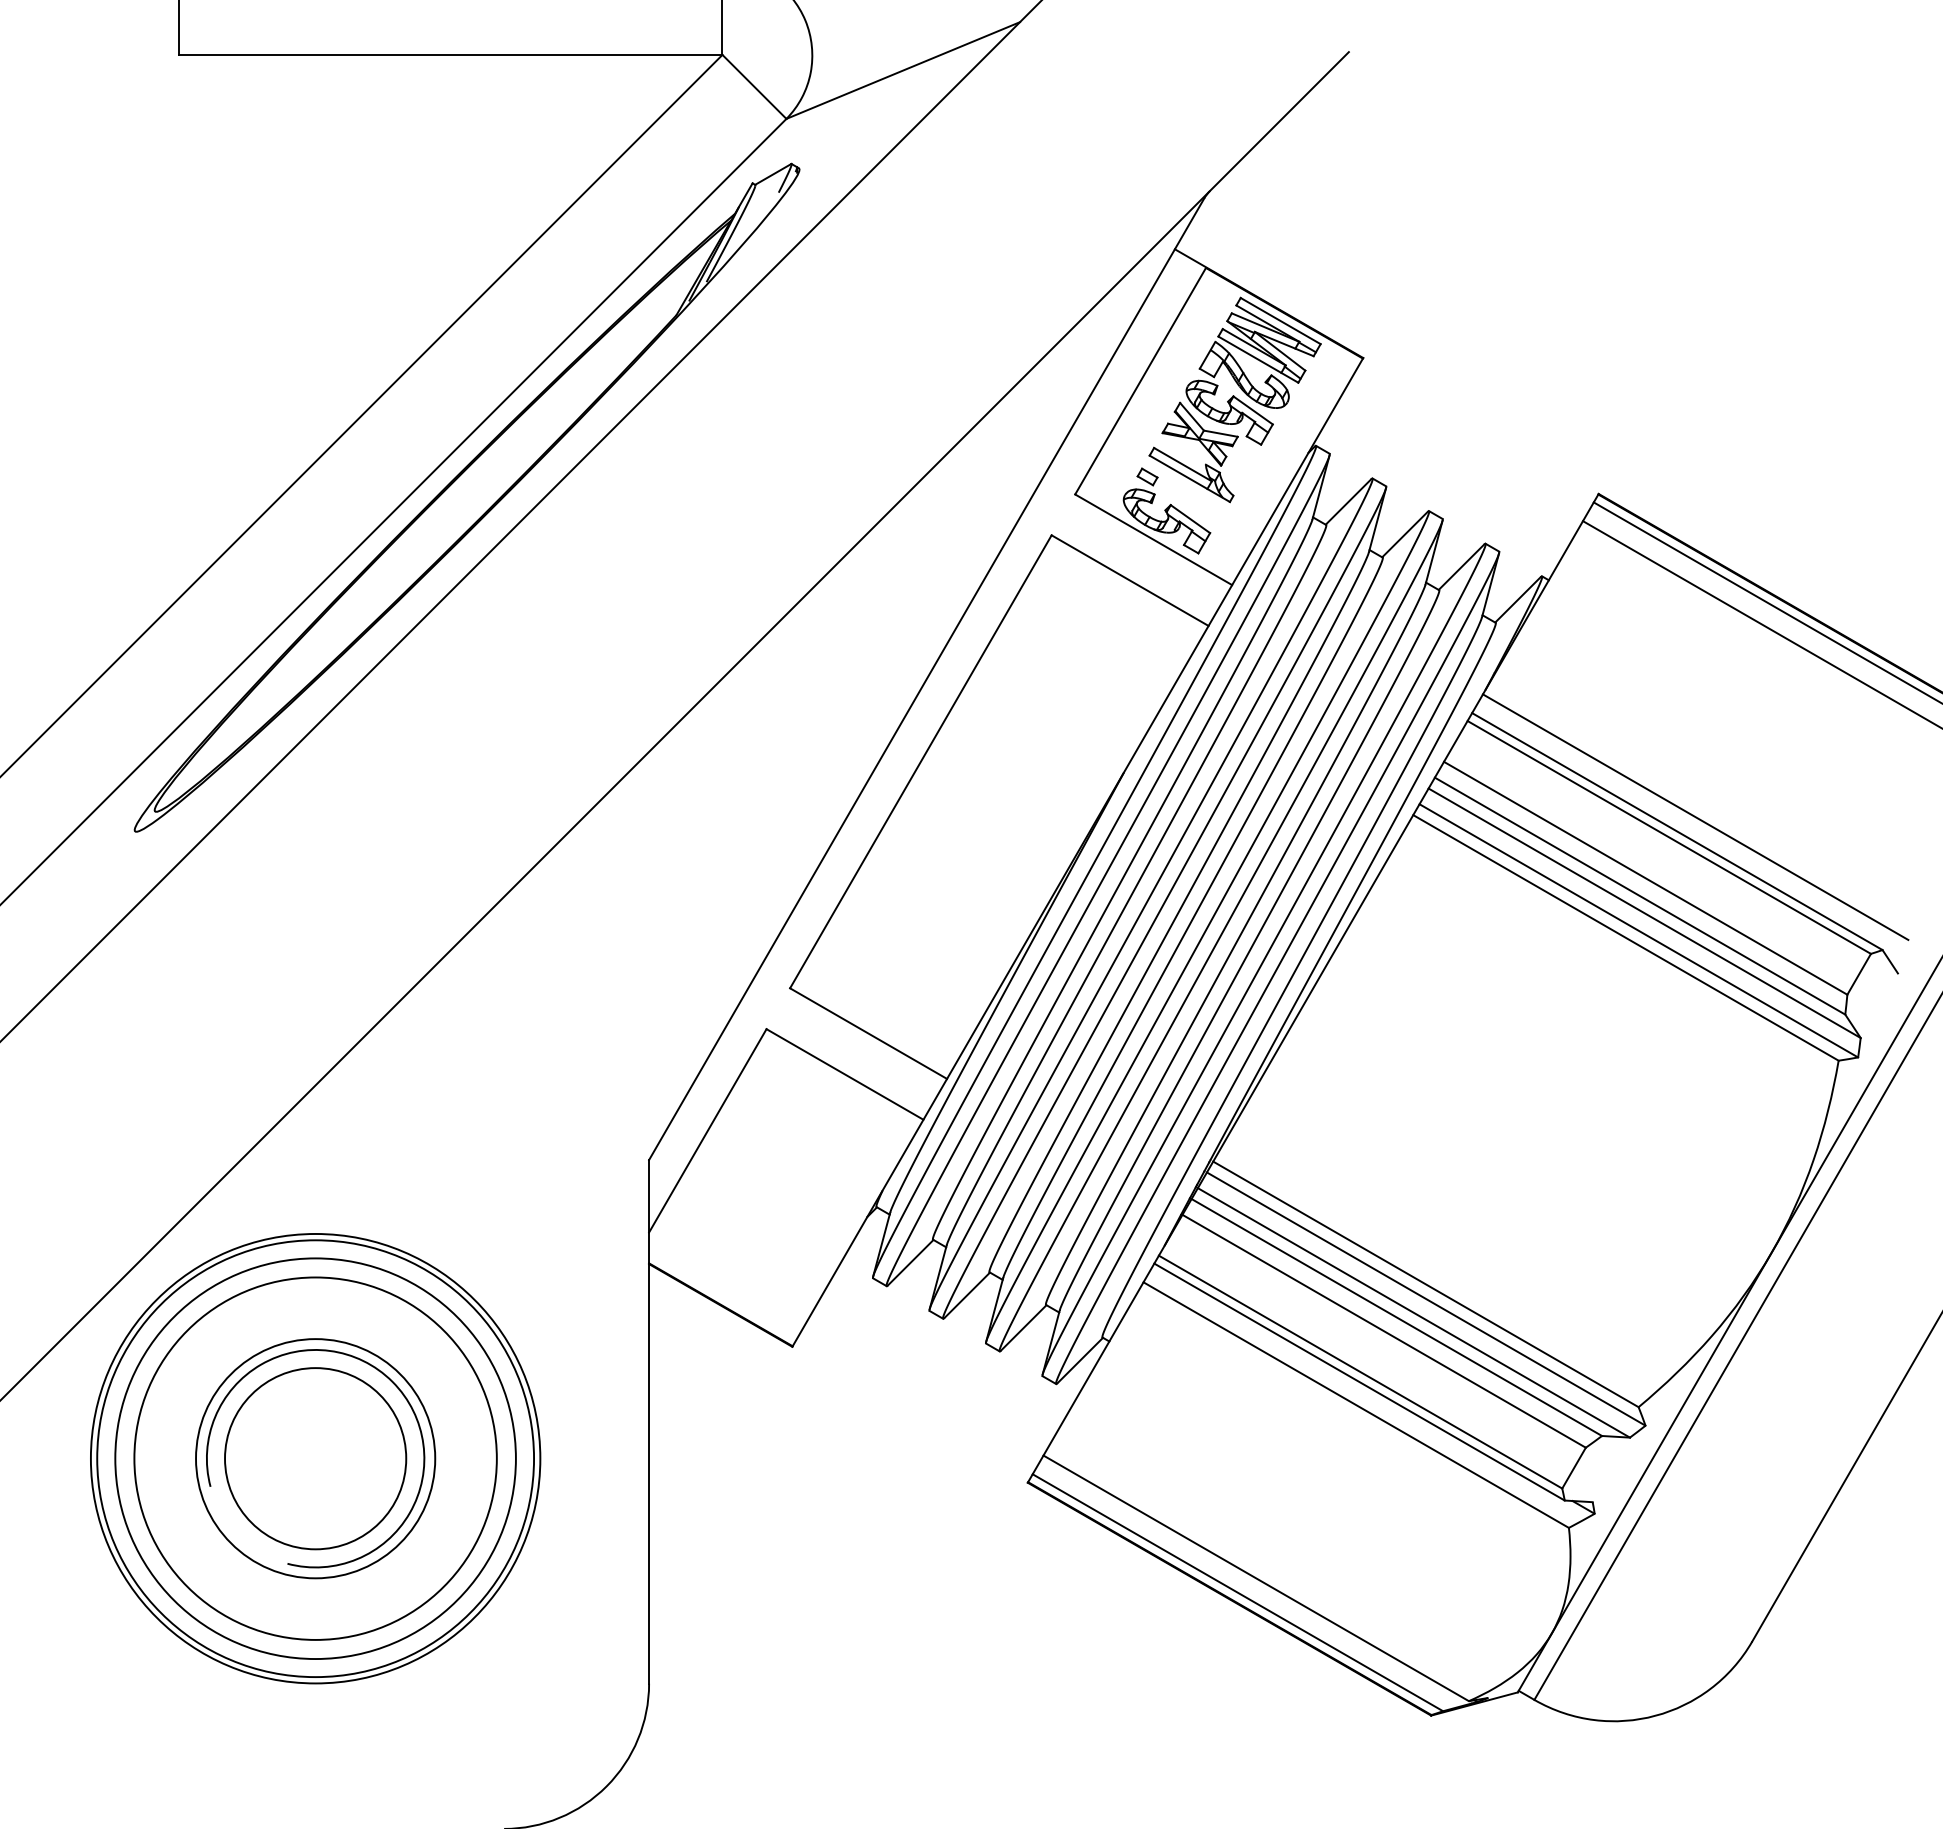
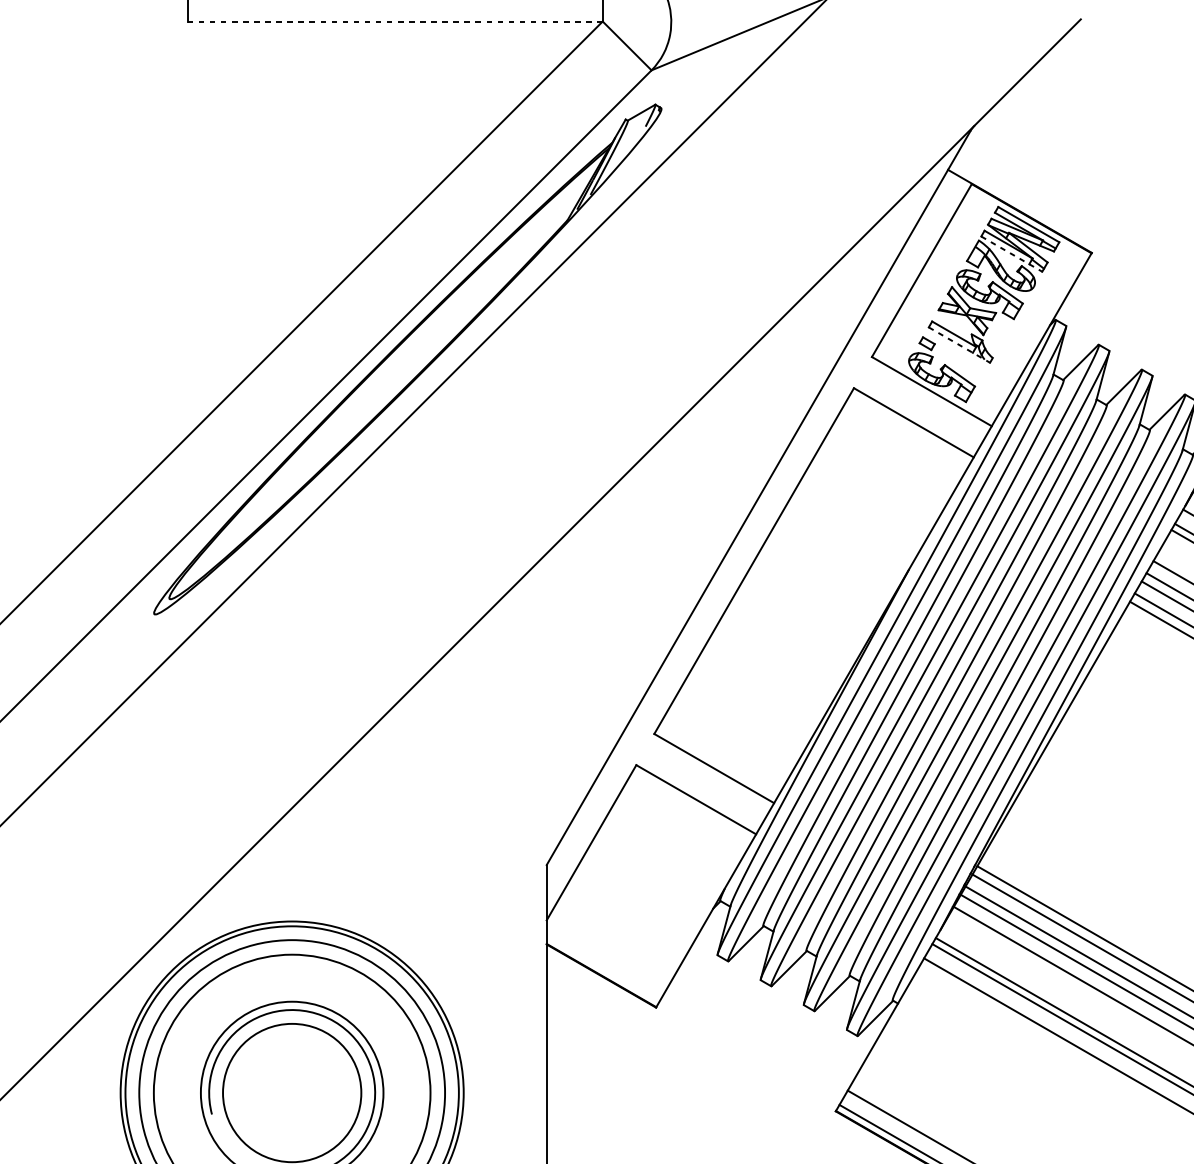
line: (450, 54) -> (395, 21), solid -> dashed
line: (1258, 359) -> (1011, 254), solid -> dashed
line: (1190, 479) -> (959, 345), solid -> dashed

